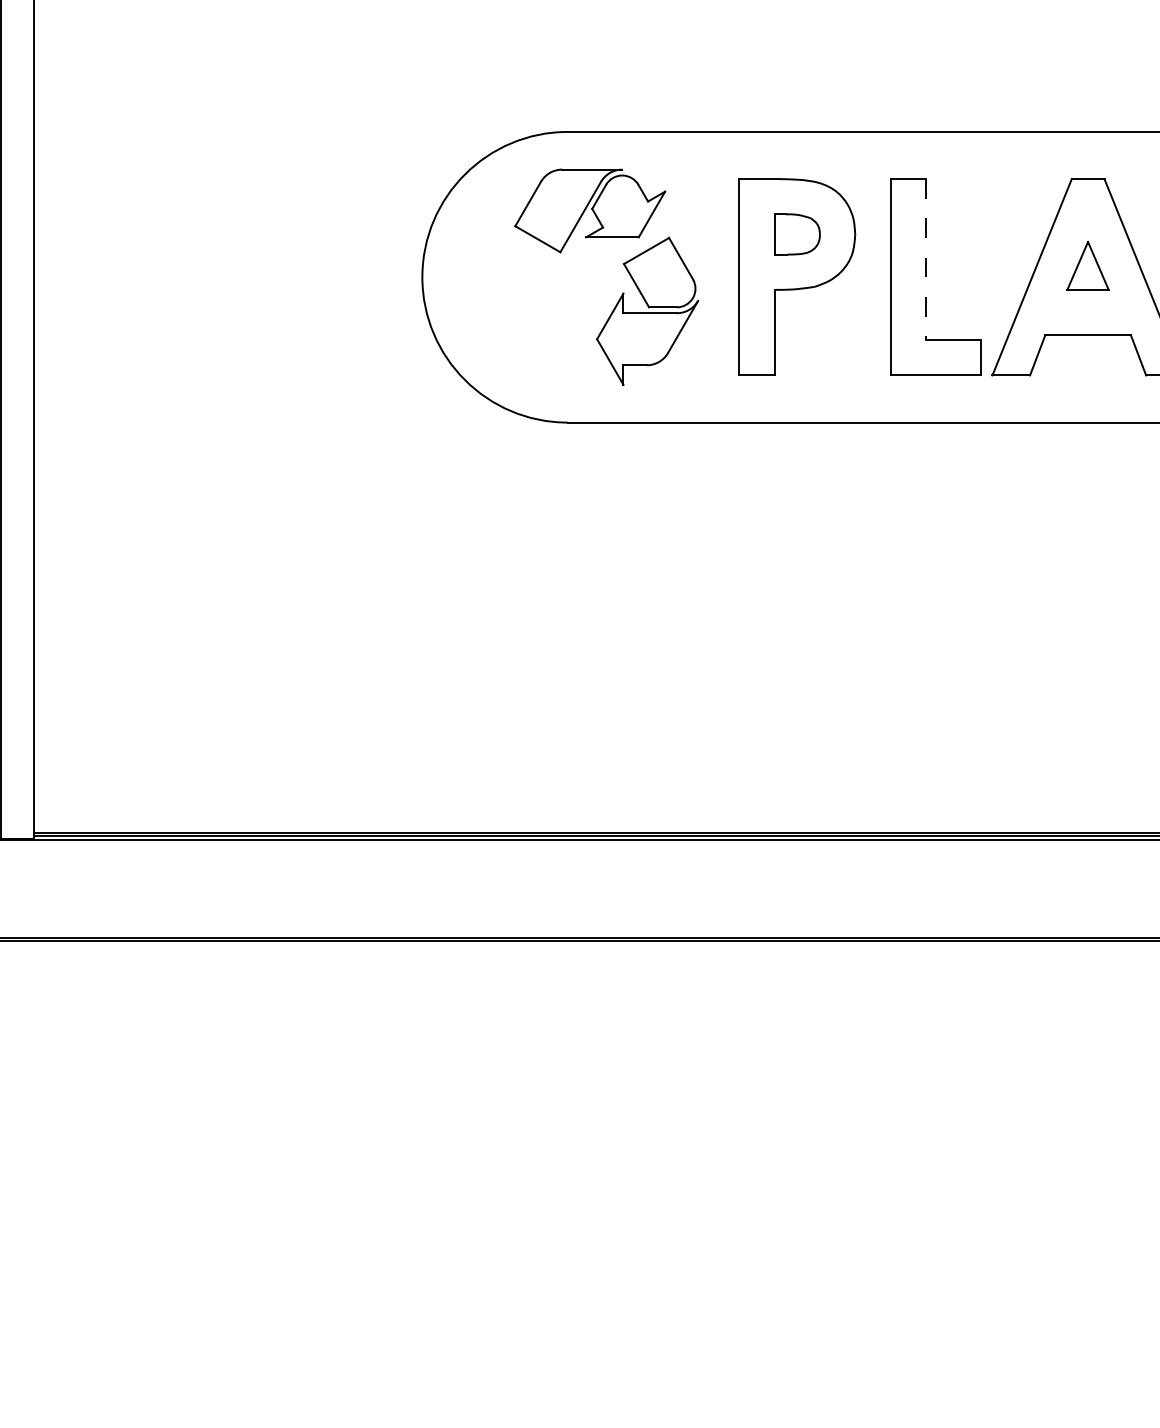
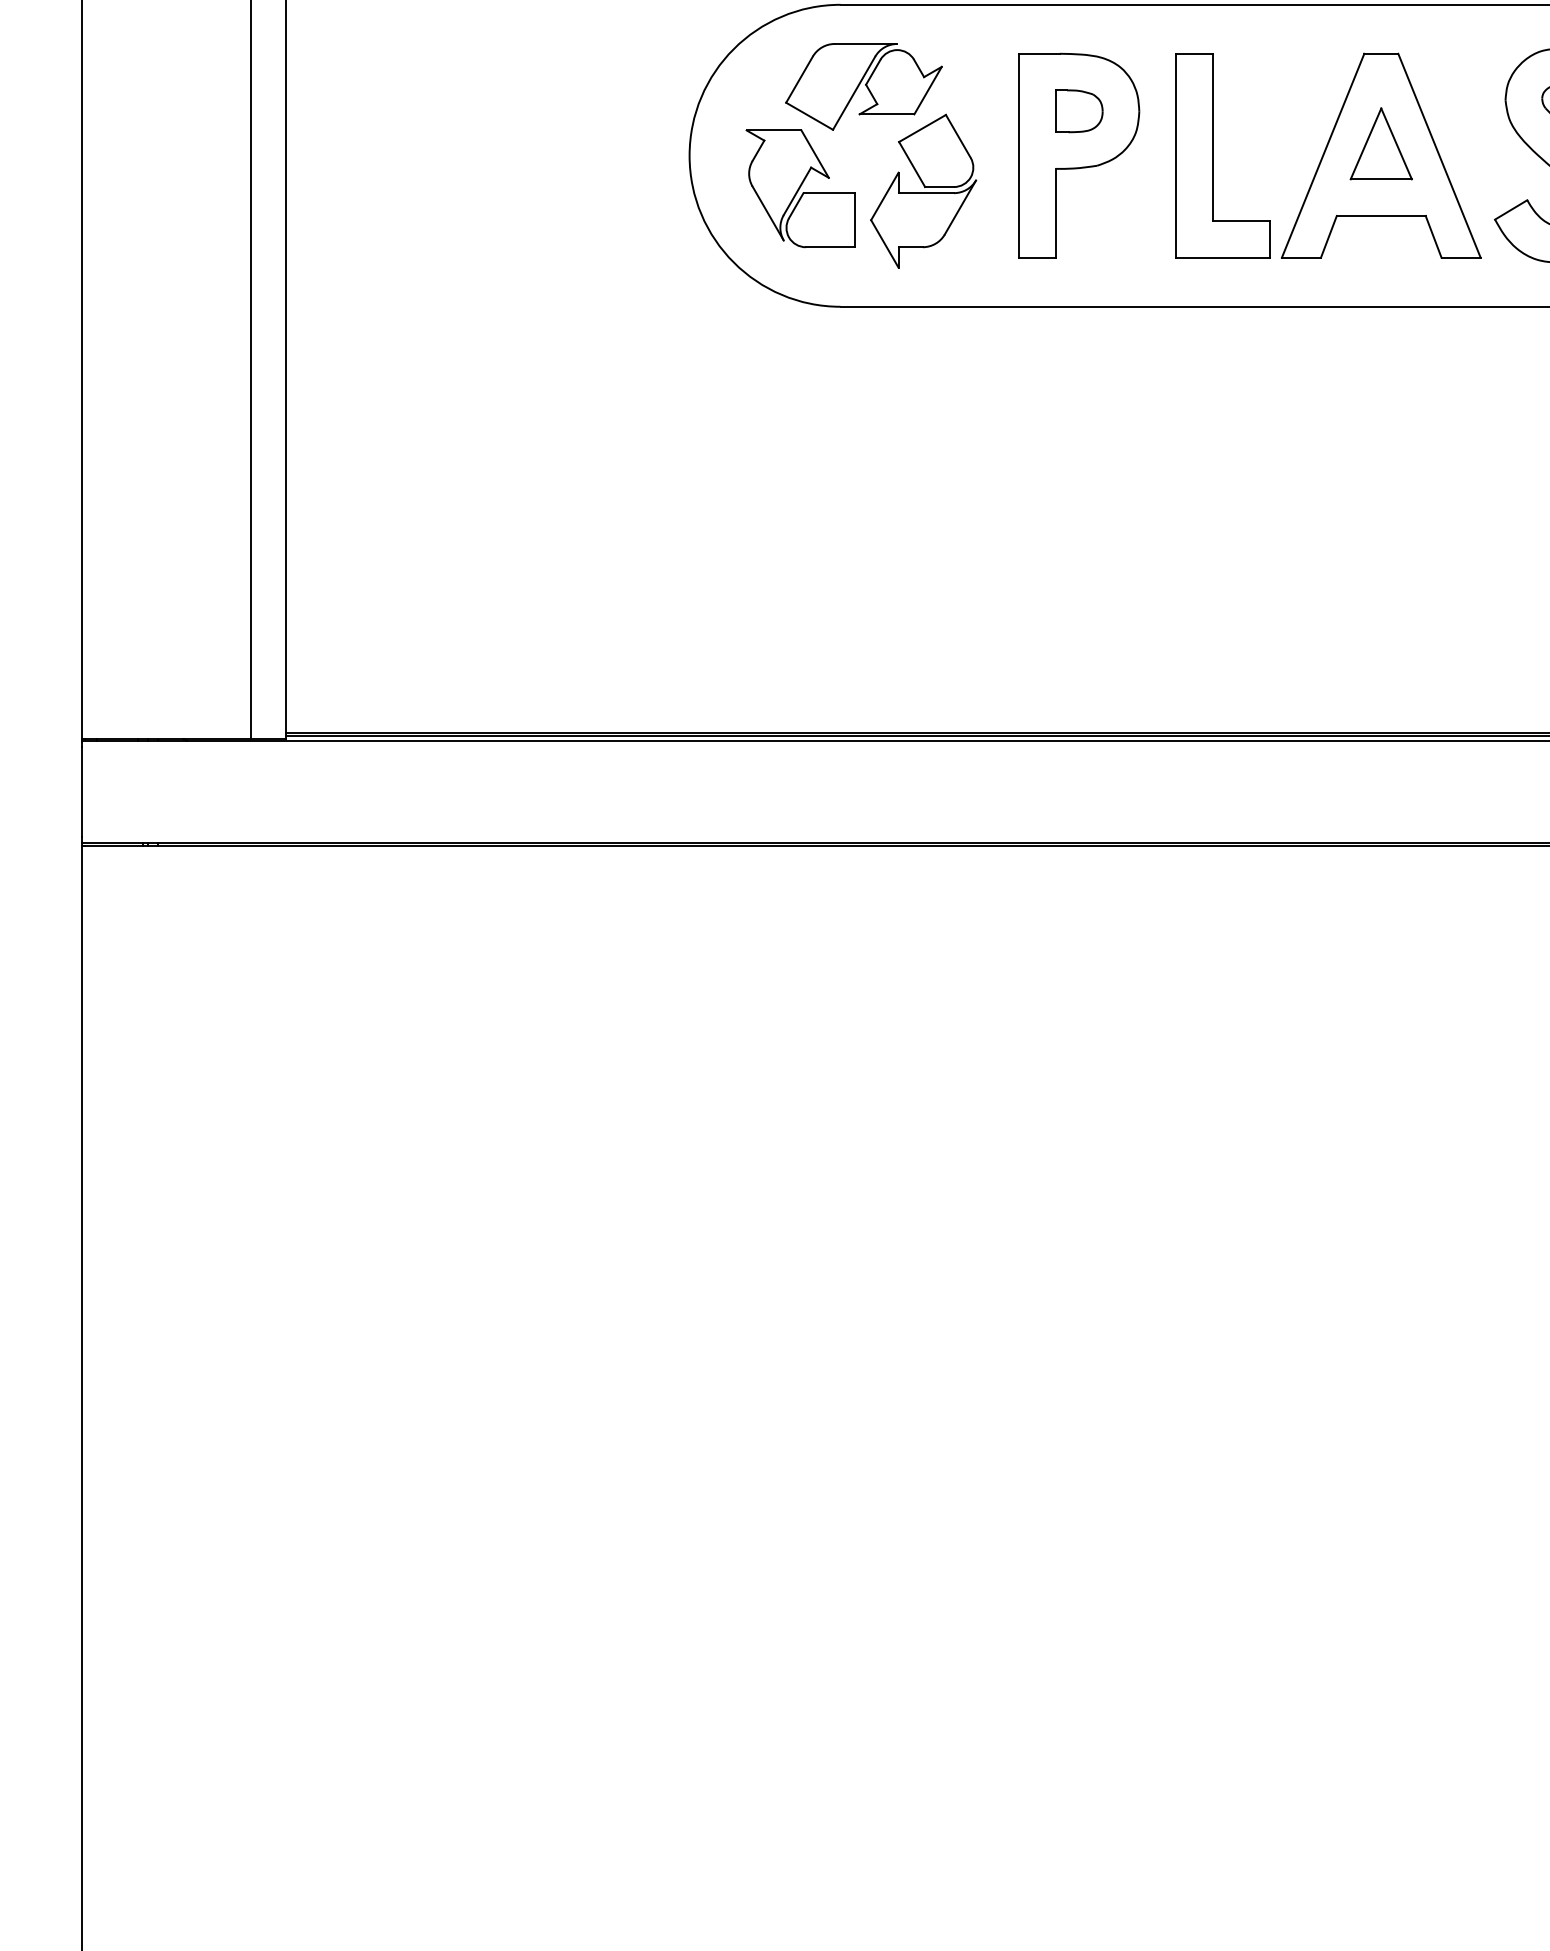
line: (925, 259) -> (1212, 137), dashed -> solid
part: (1087, 265) -> (1380, 143), size x1.43
part: (529, 308) -> (800, 188), added

